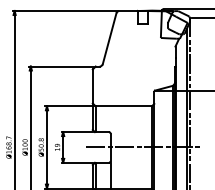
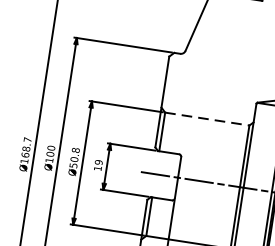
line: (124, 106) -> (208, 119), solid -> dashed

